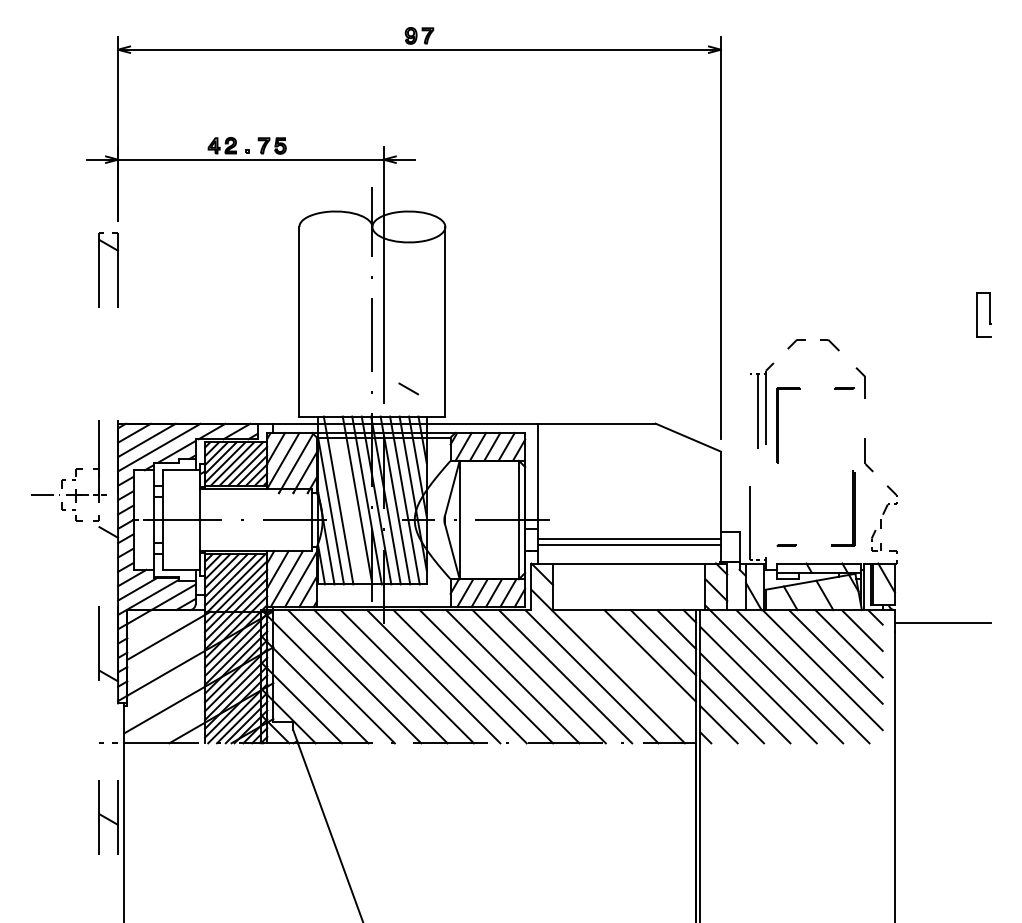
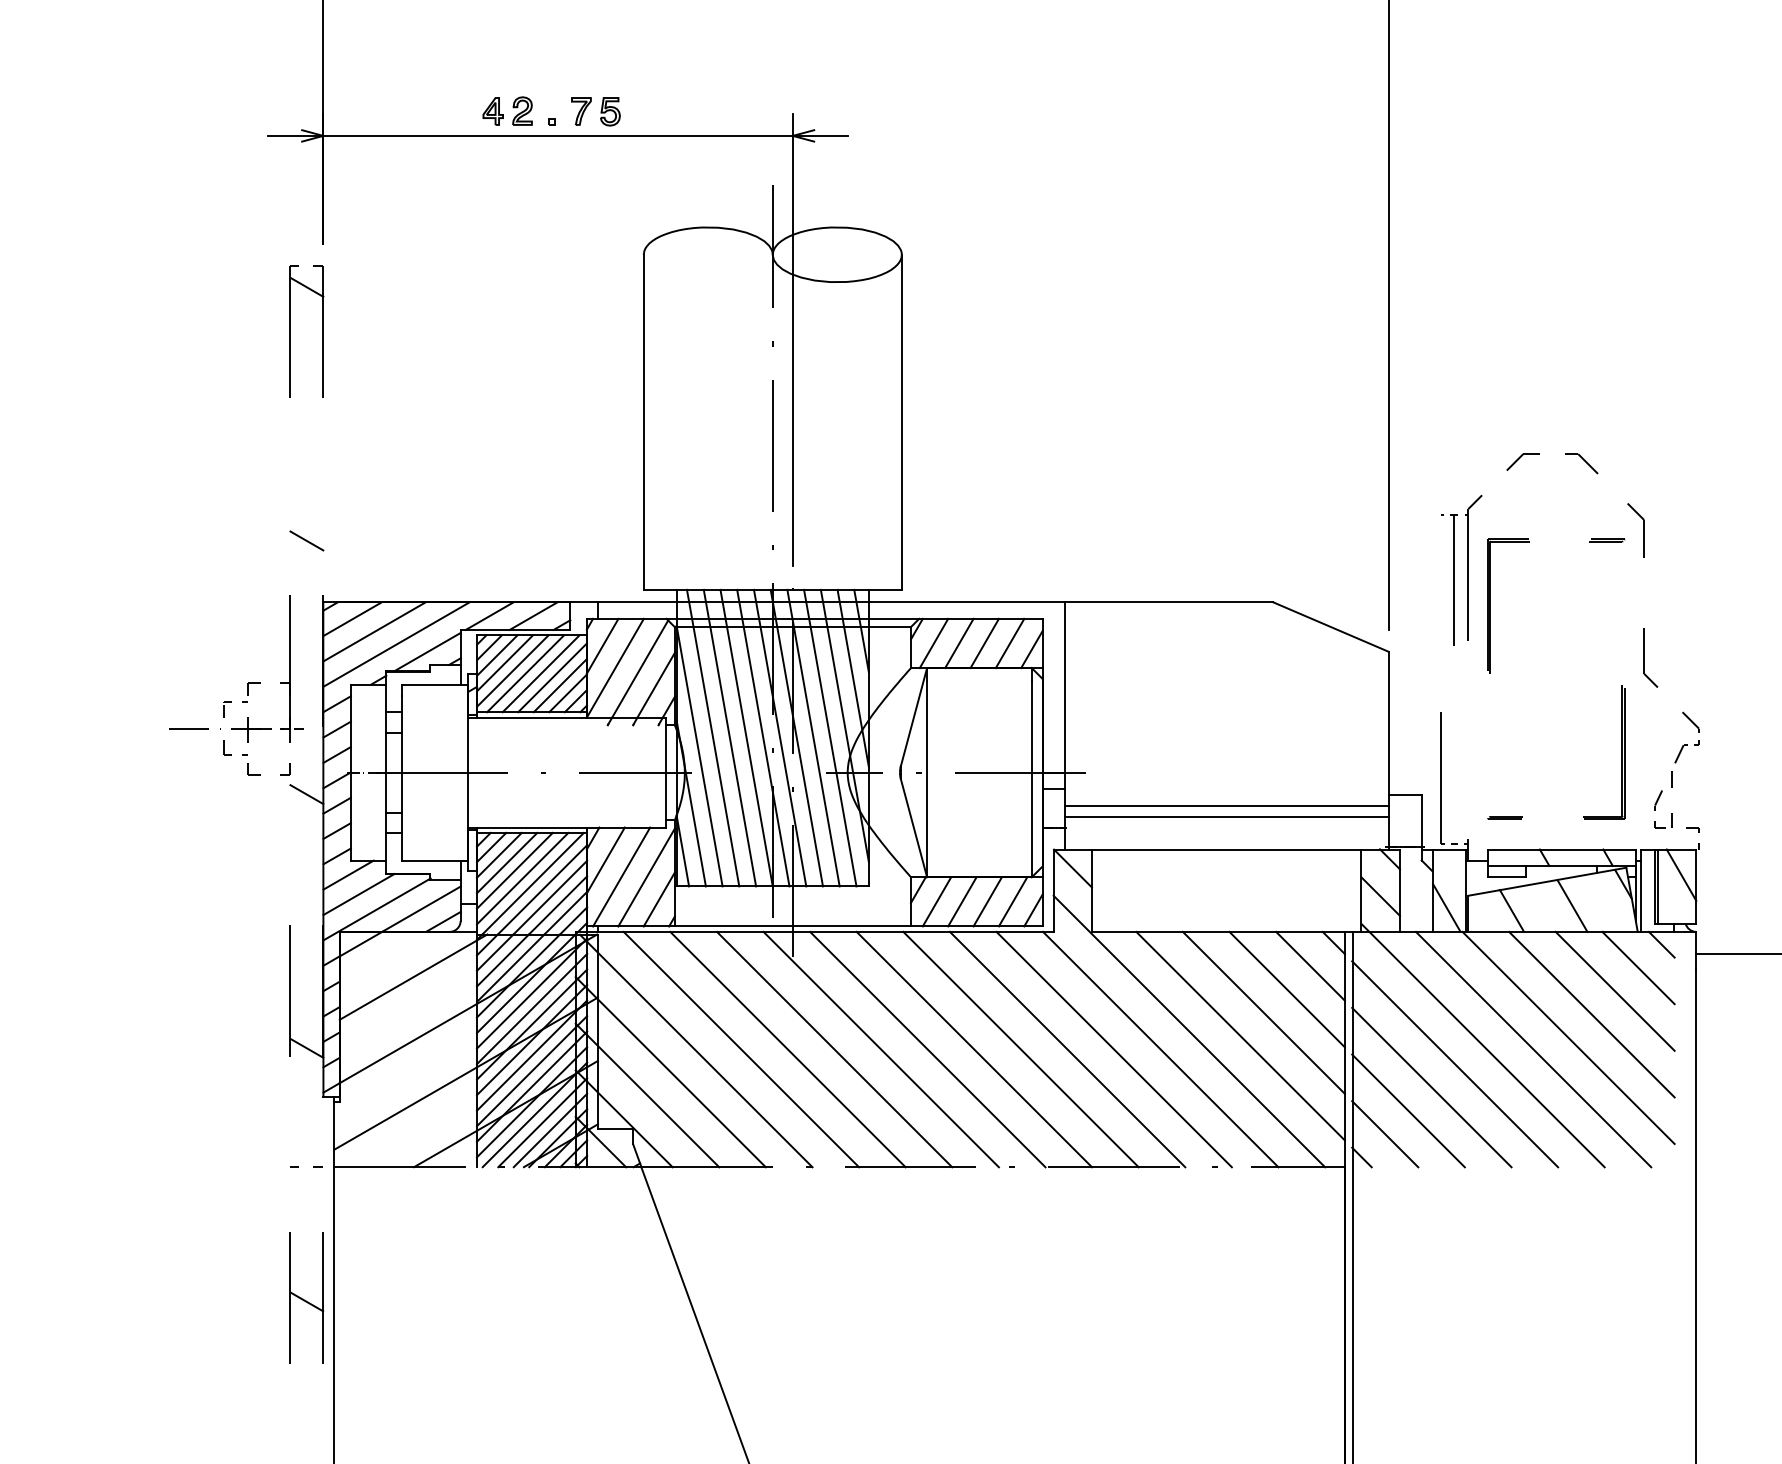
line: (408, 388) -> (306, 540), moved
line: (347, 500) -> (728, 738), added
line: (637, 669) -> (1241, 1036), added

